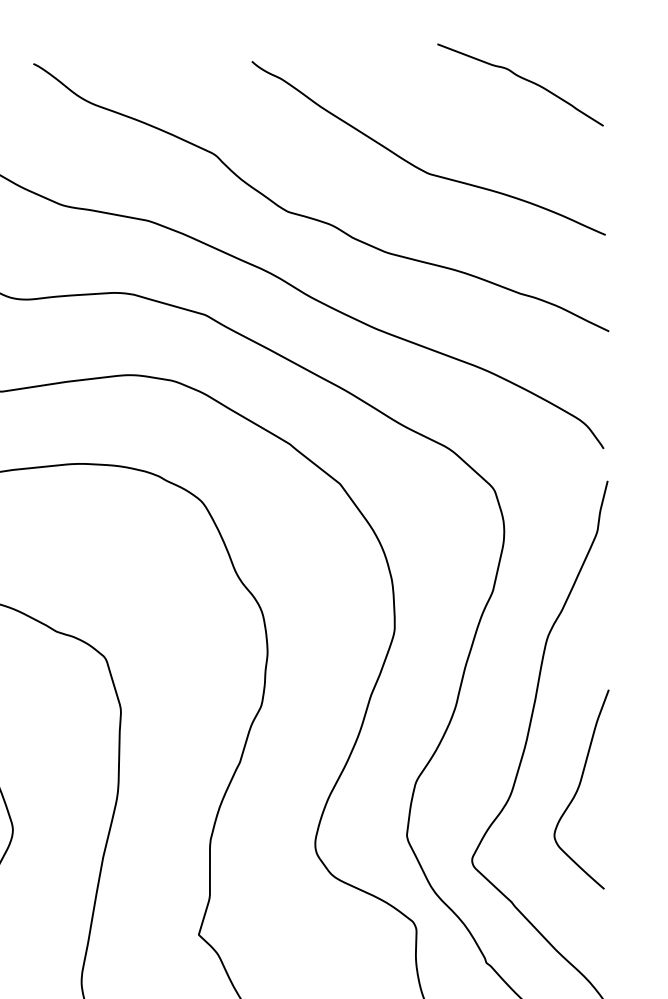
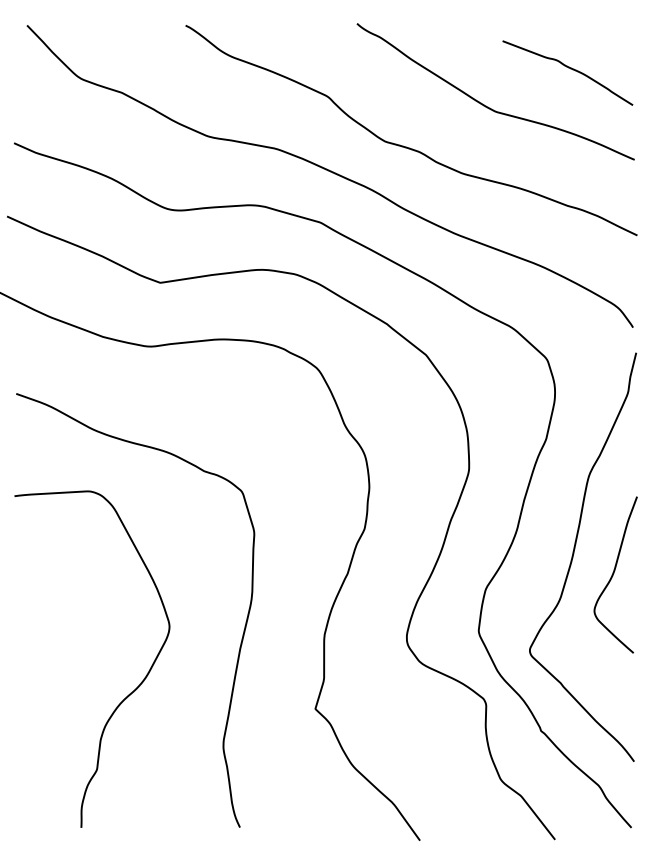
curve: (521, 79) -> (568, 68), moved
curve: (579, 787) -> (614, 573), moved

